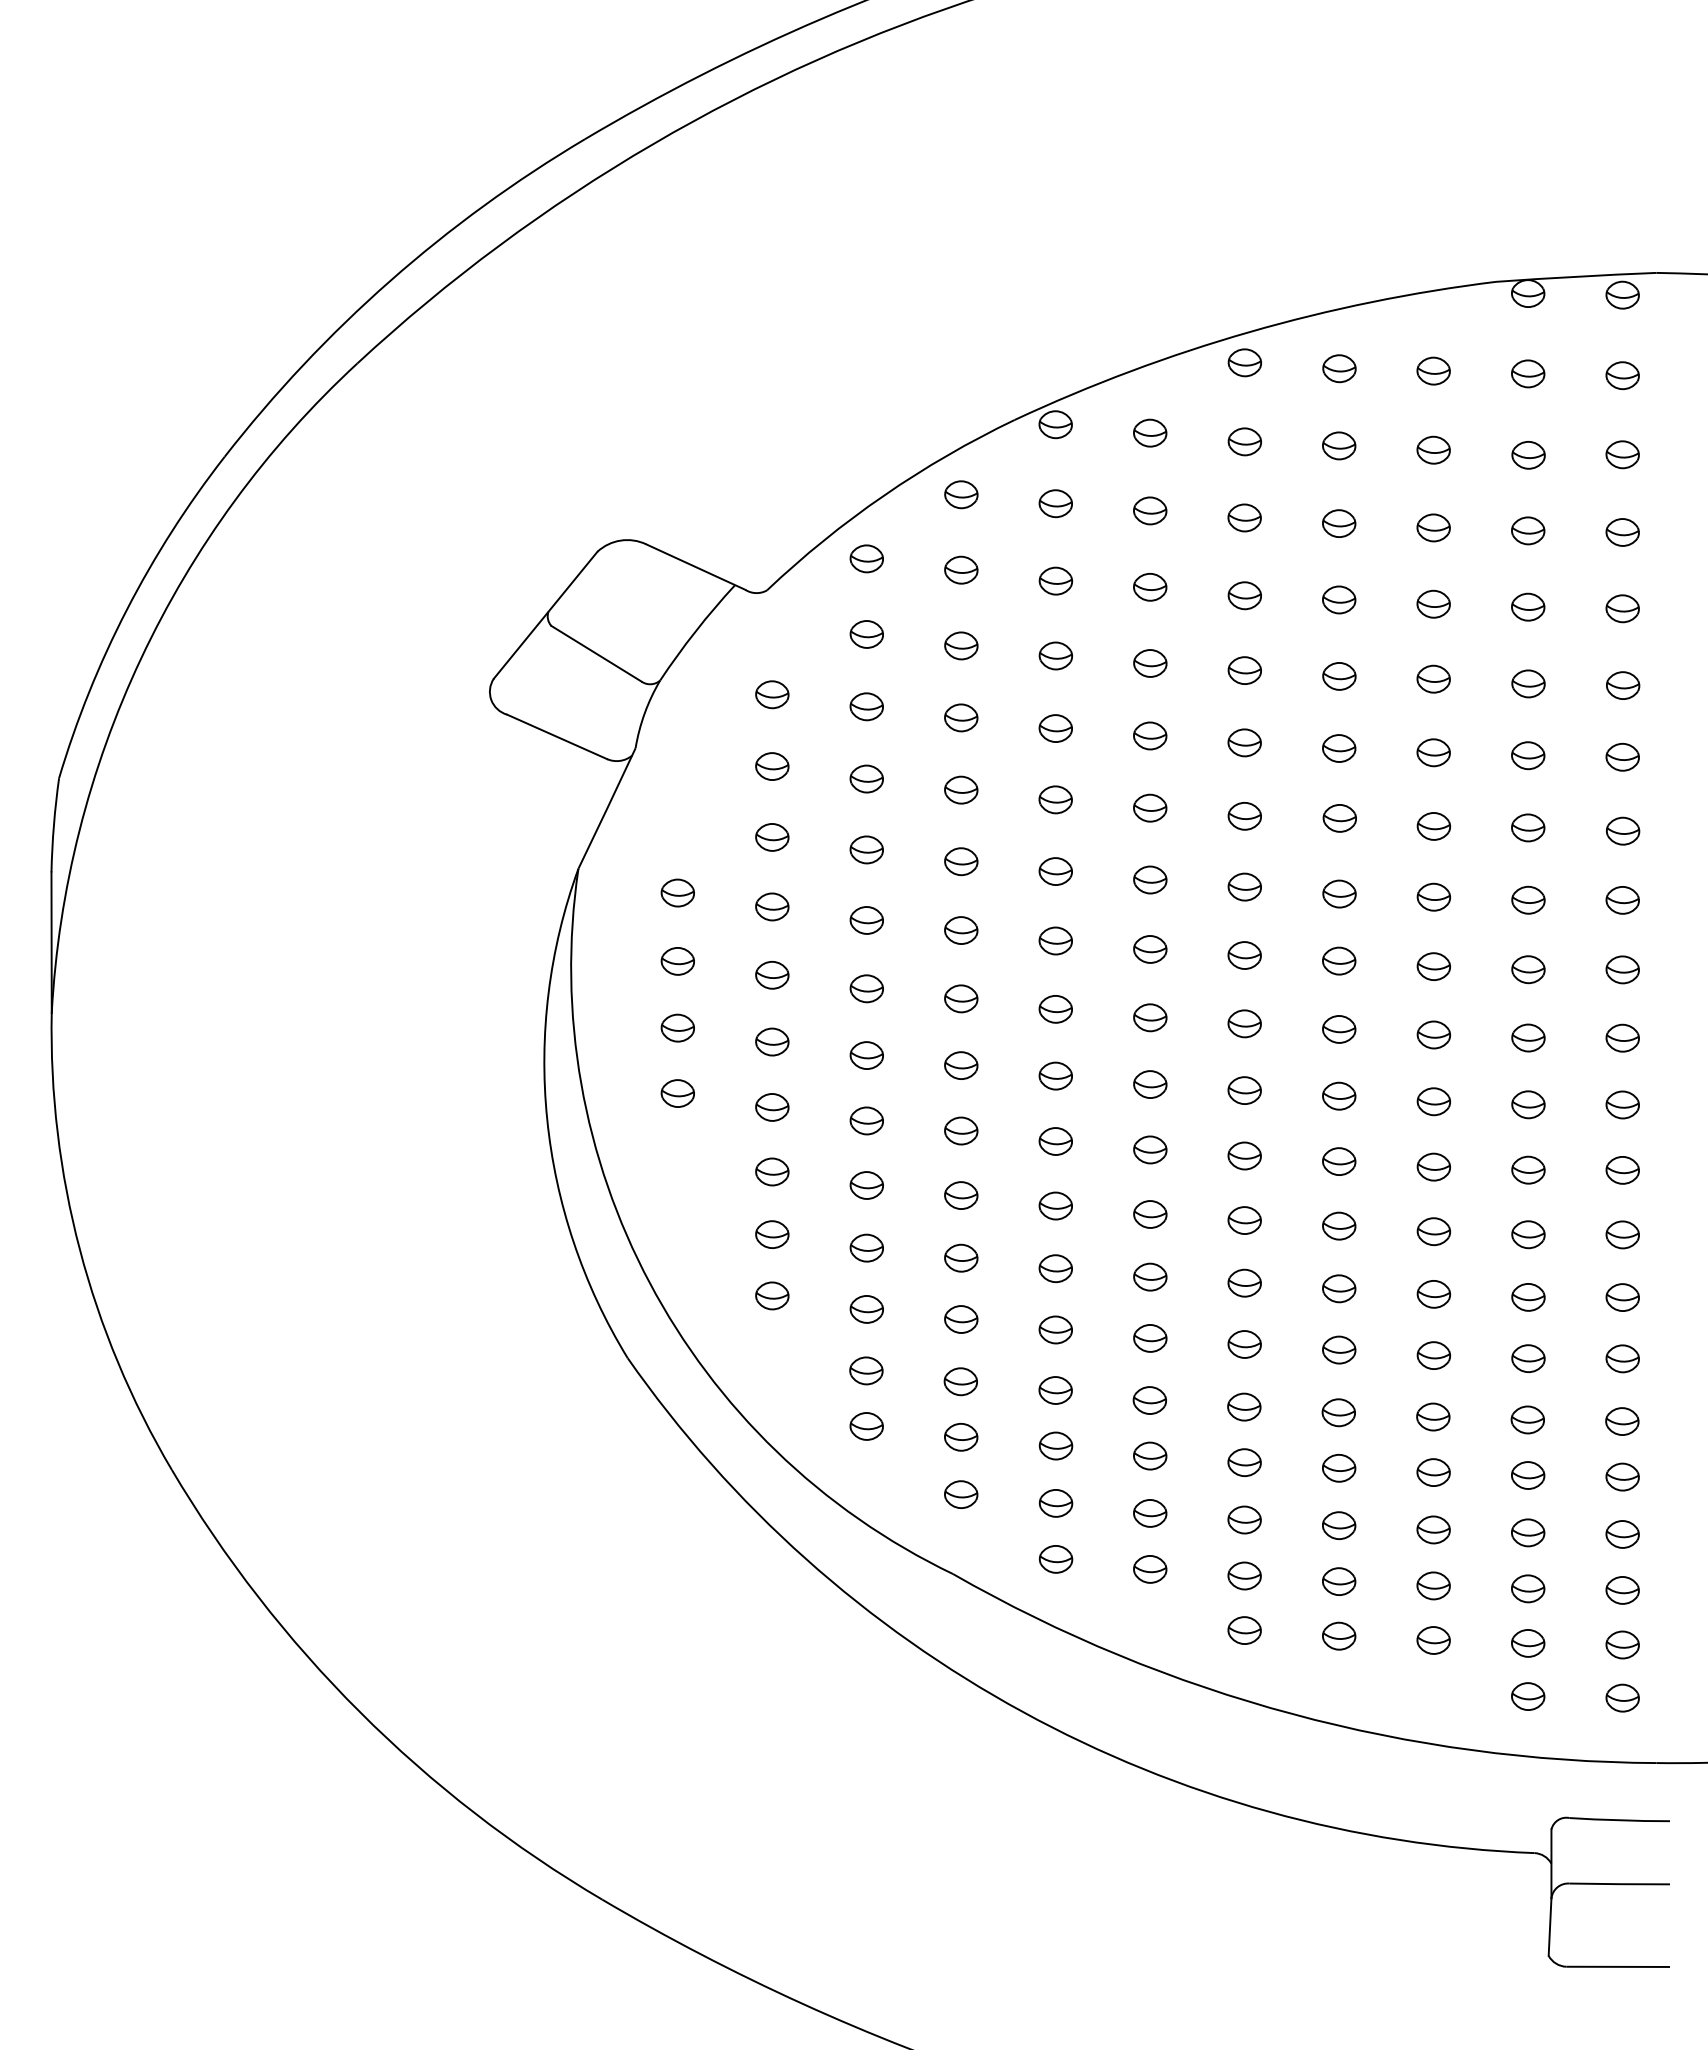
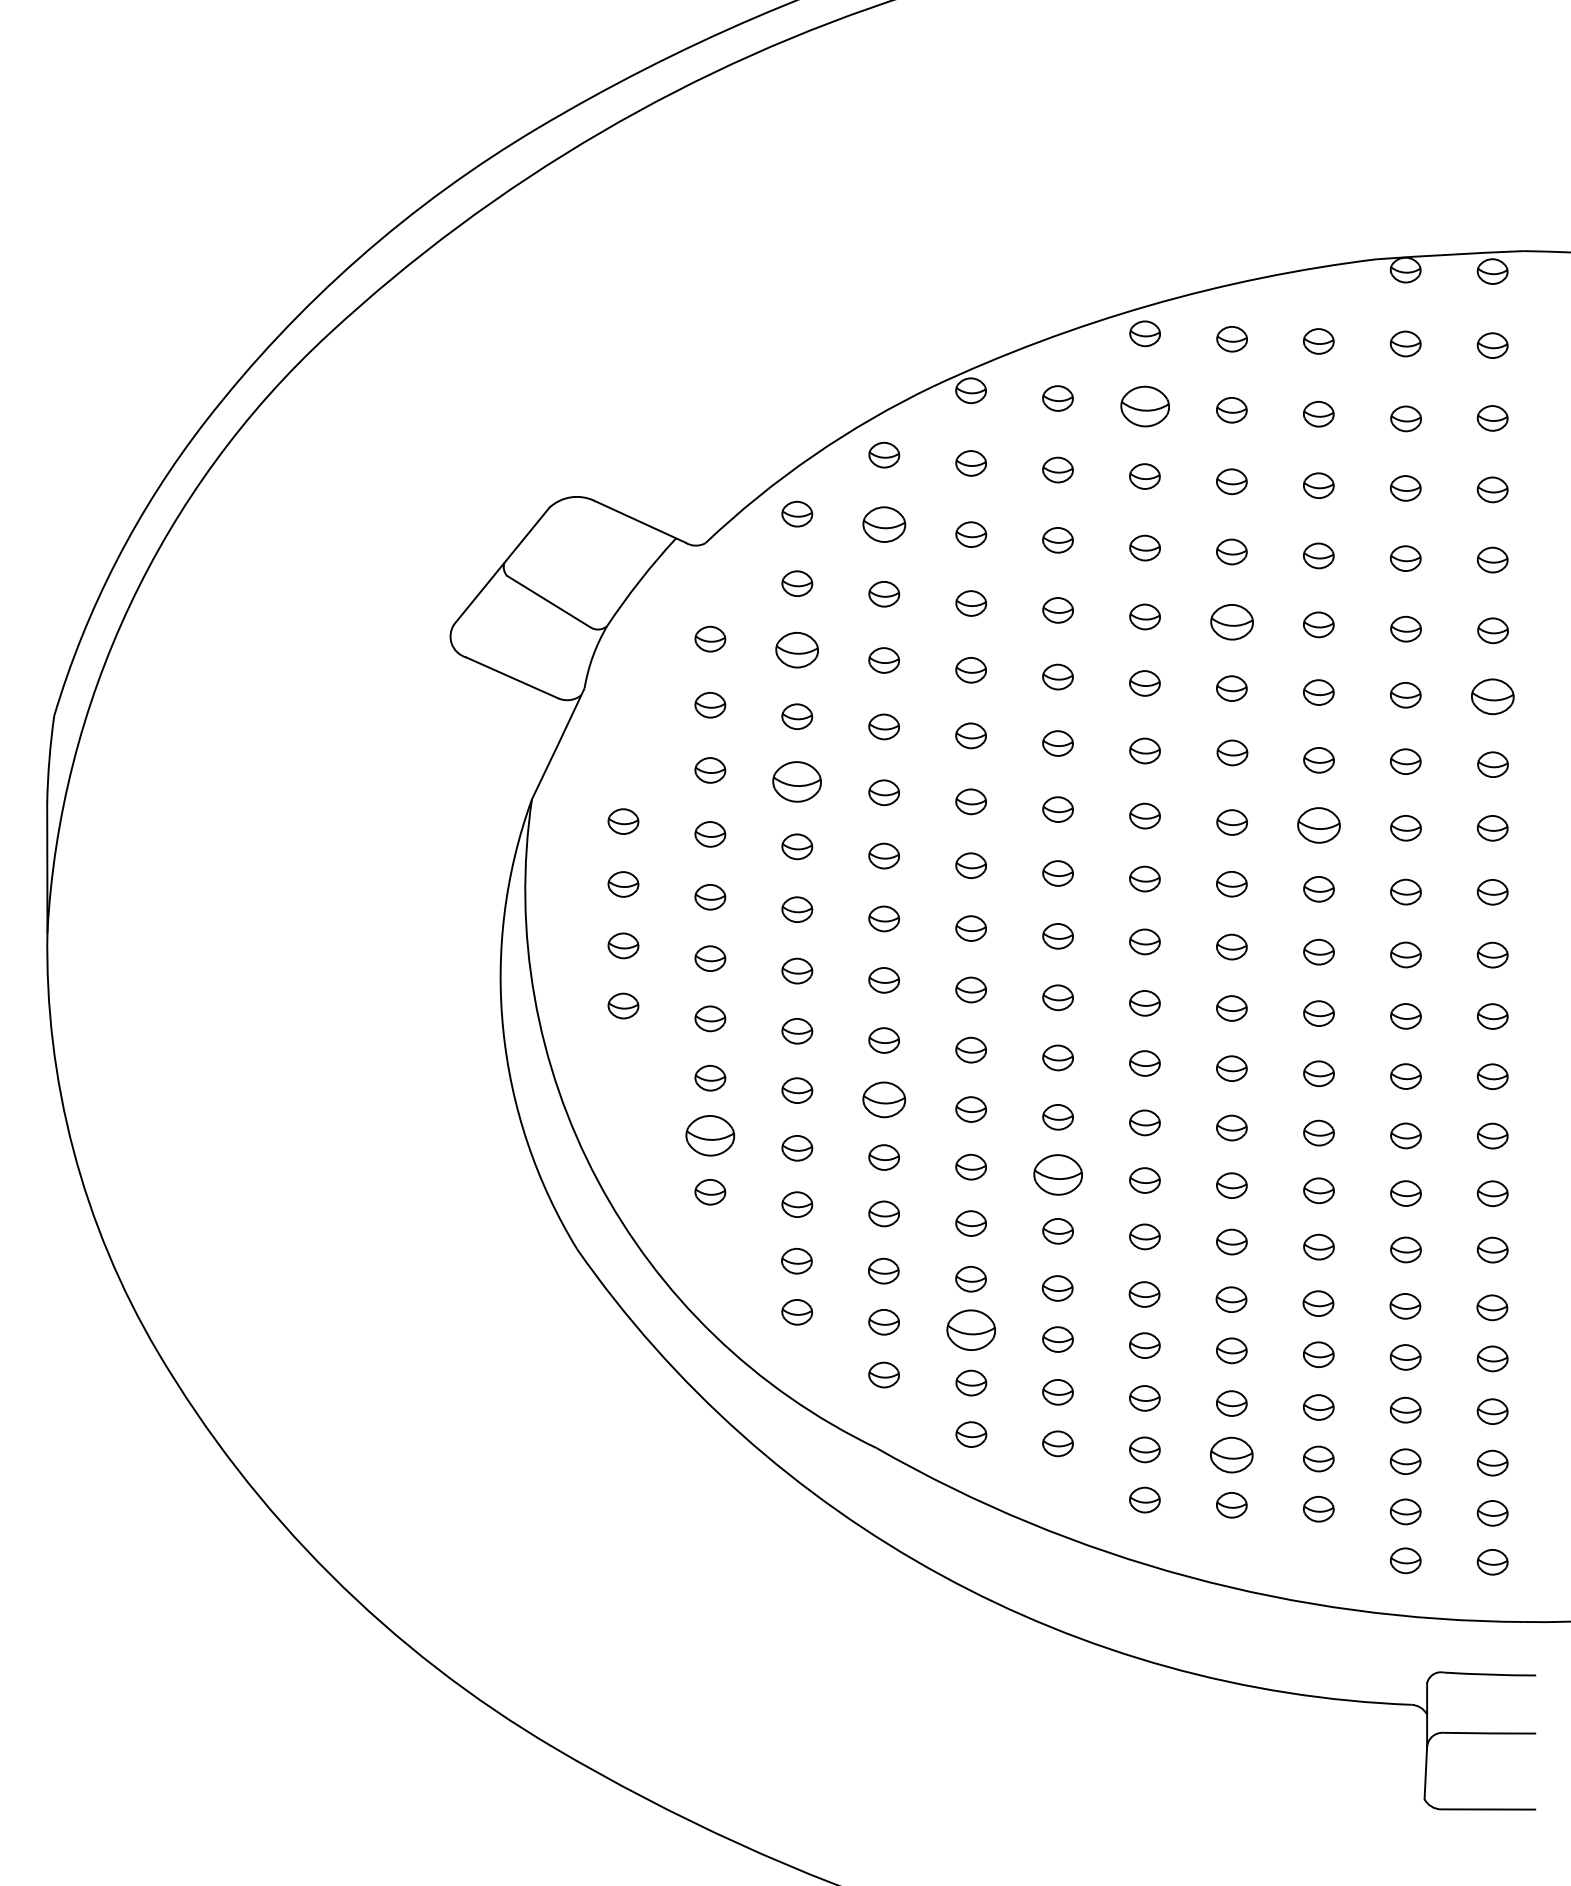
part: (1244, 441) -> (1144, 406), size x1.6
part: (960, 570) -> (883, 524), size x1.4
part: (1338, 676) -> (1231, 622), size x1.4
part: (867, 707) -> (797, 650), size x1.4
part: (1622, 757) -> (1492, 696), size x1.4
part: (867, 849) -> (797, 781), size x1.6
part: (1433, 897) -> (1318, 825), size x1.4
part: (960, 1195) -> (883, 1099), size x1.4
part: (772, 1234) -> (710, 1135), size x1.6
part: (1149, 1276) -> (1057, 1174), size x1.6
part: (1056, 1446) -> (971, 1330), size x1.6
part: (1338, 1581) -> (1231, 1454), size x1.4

